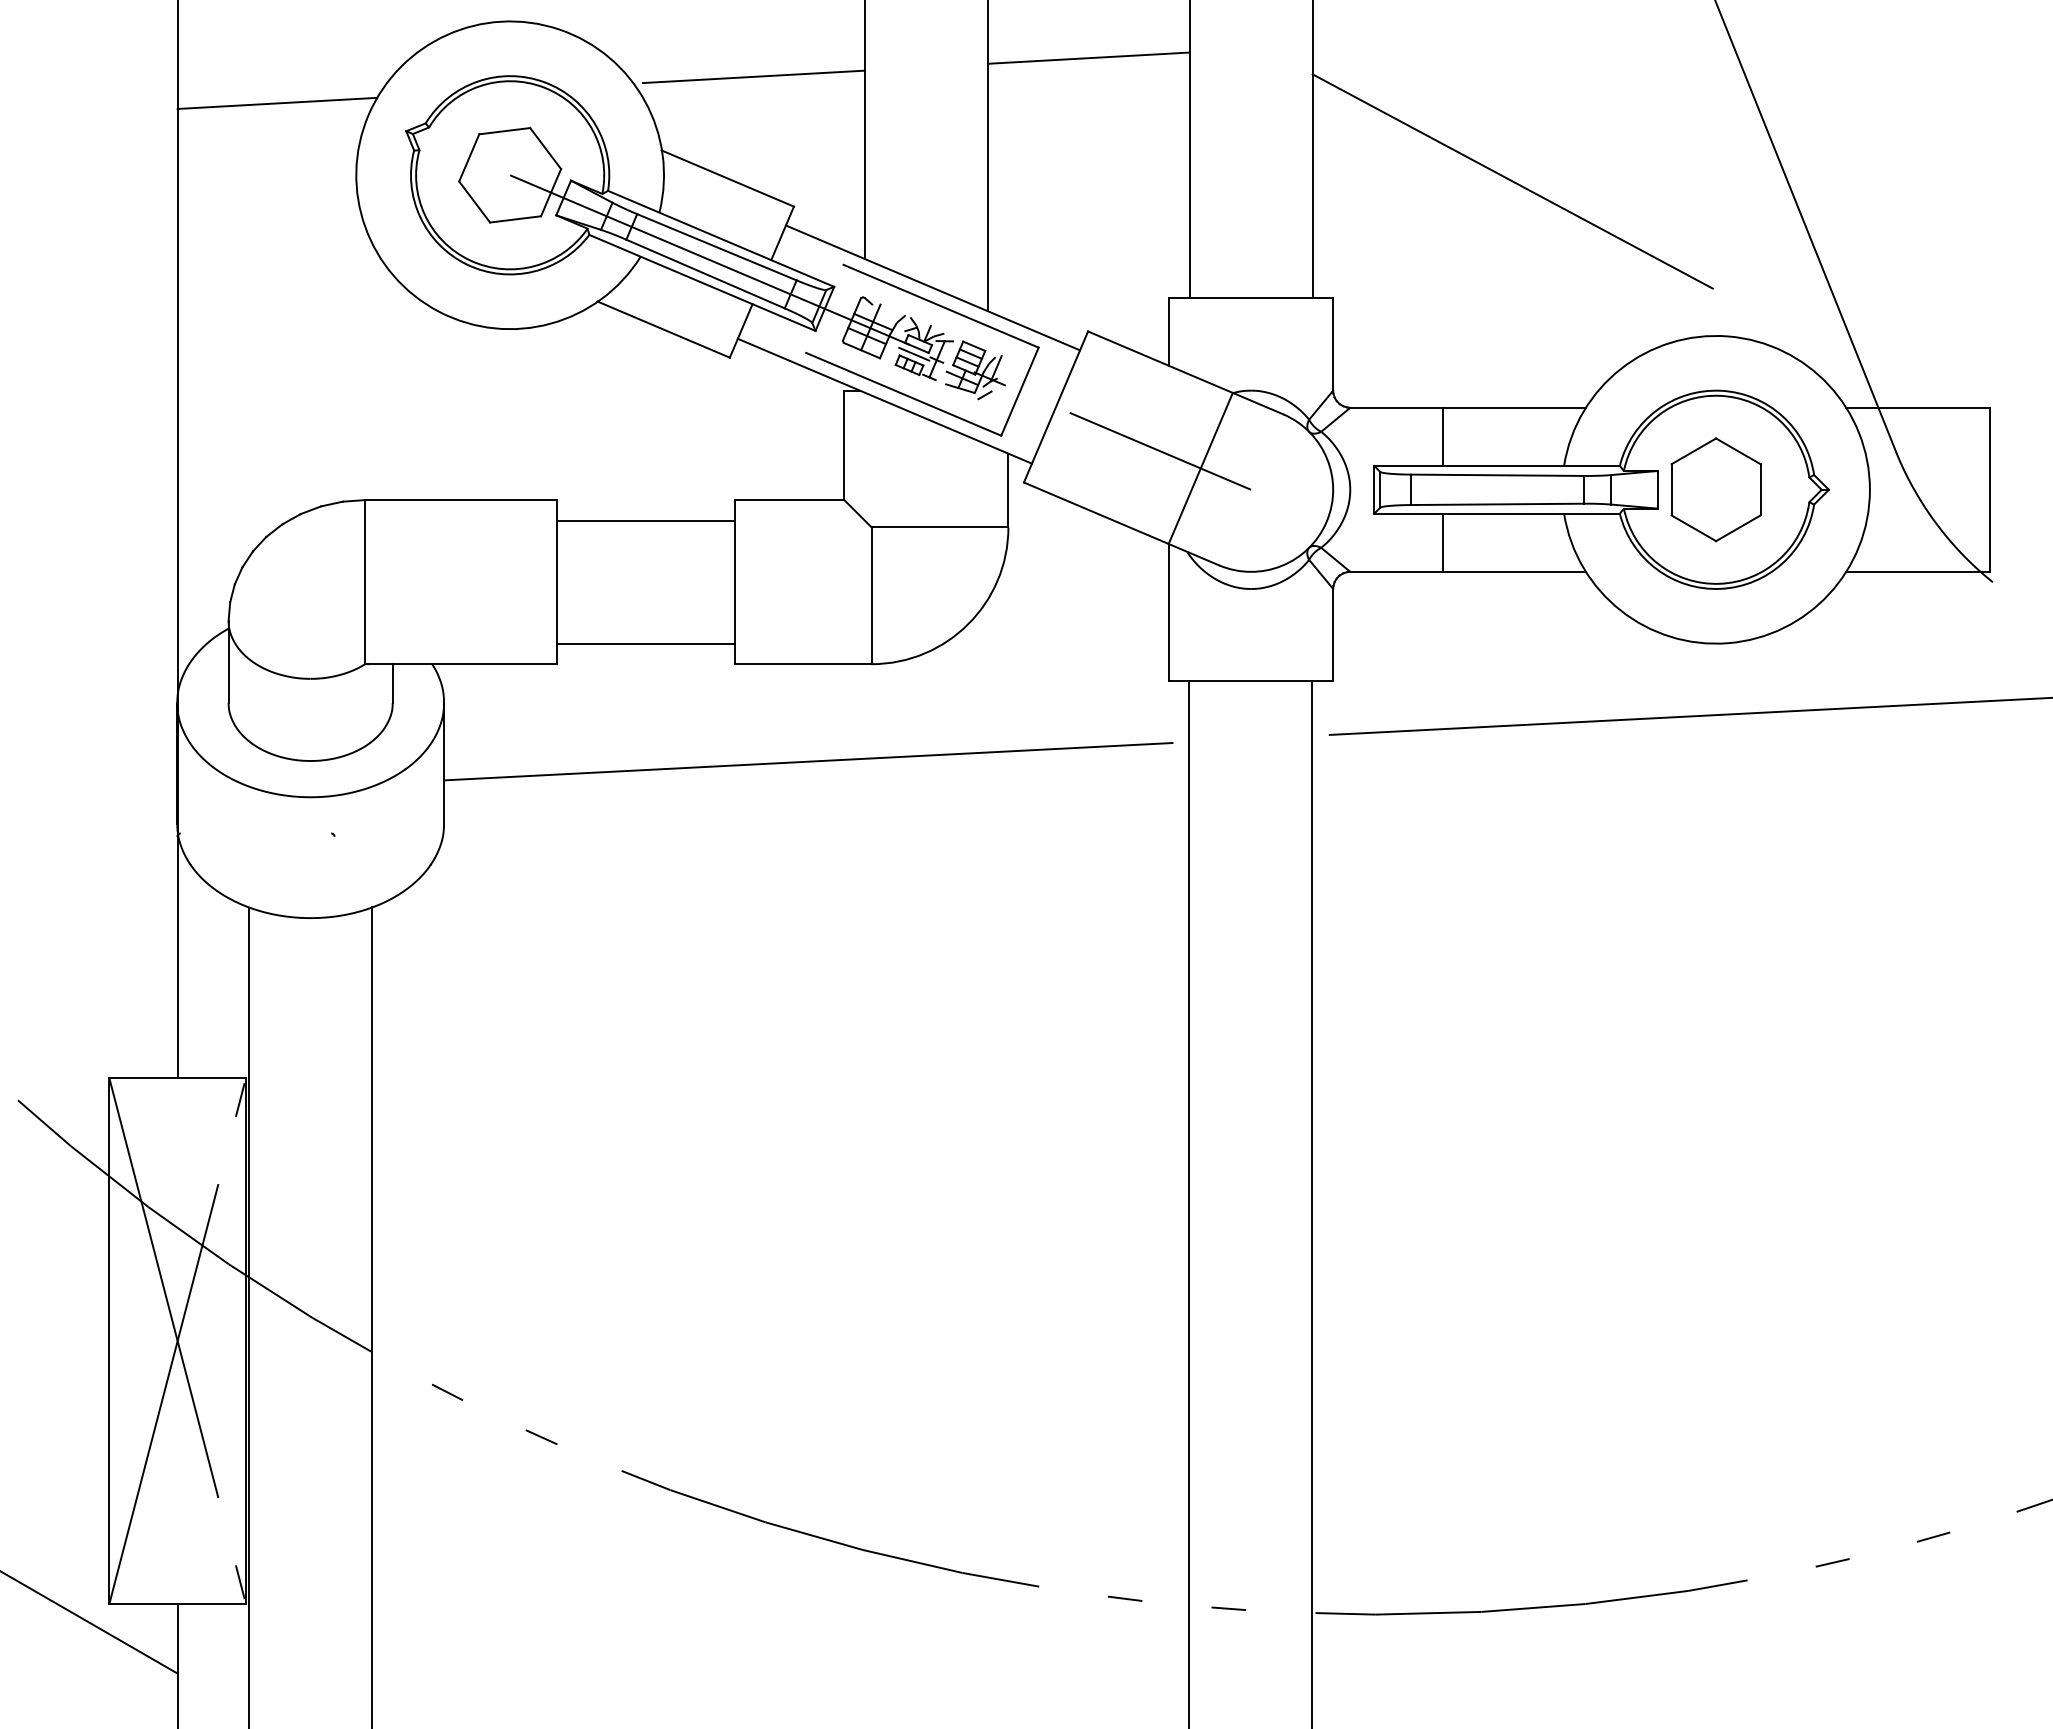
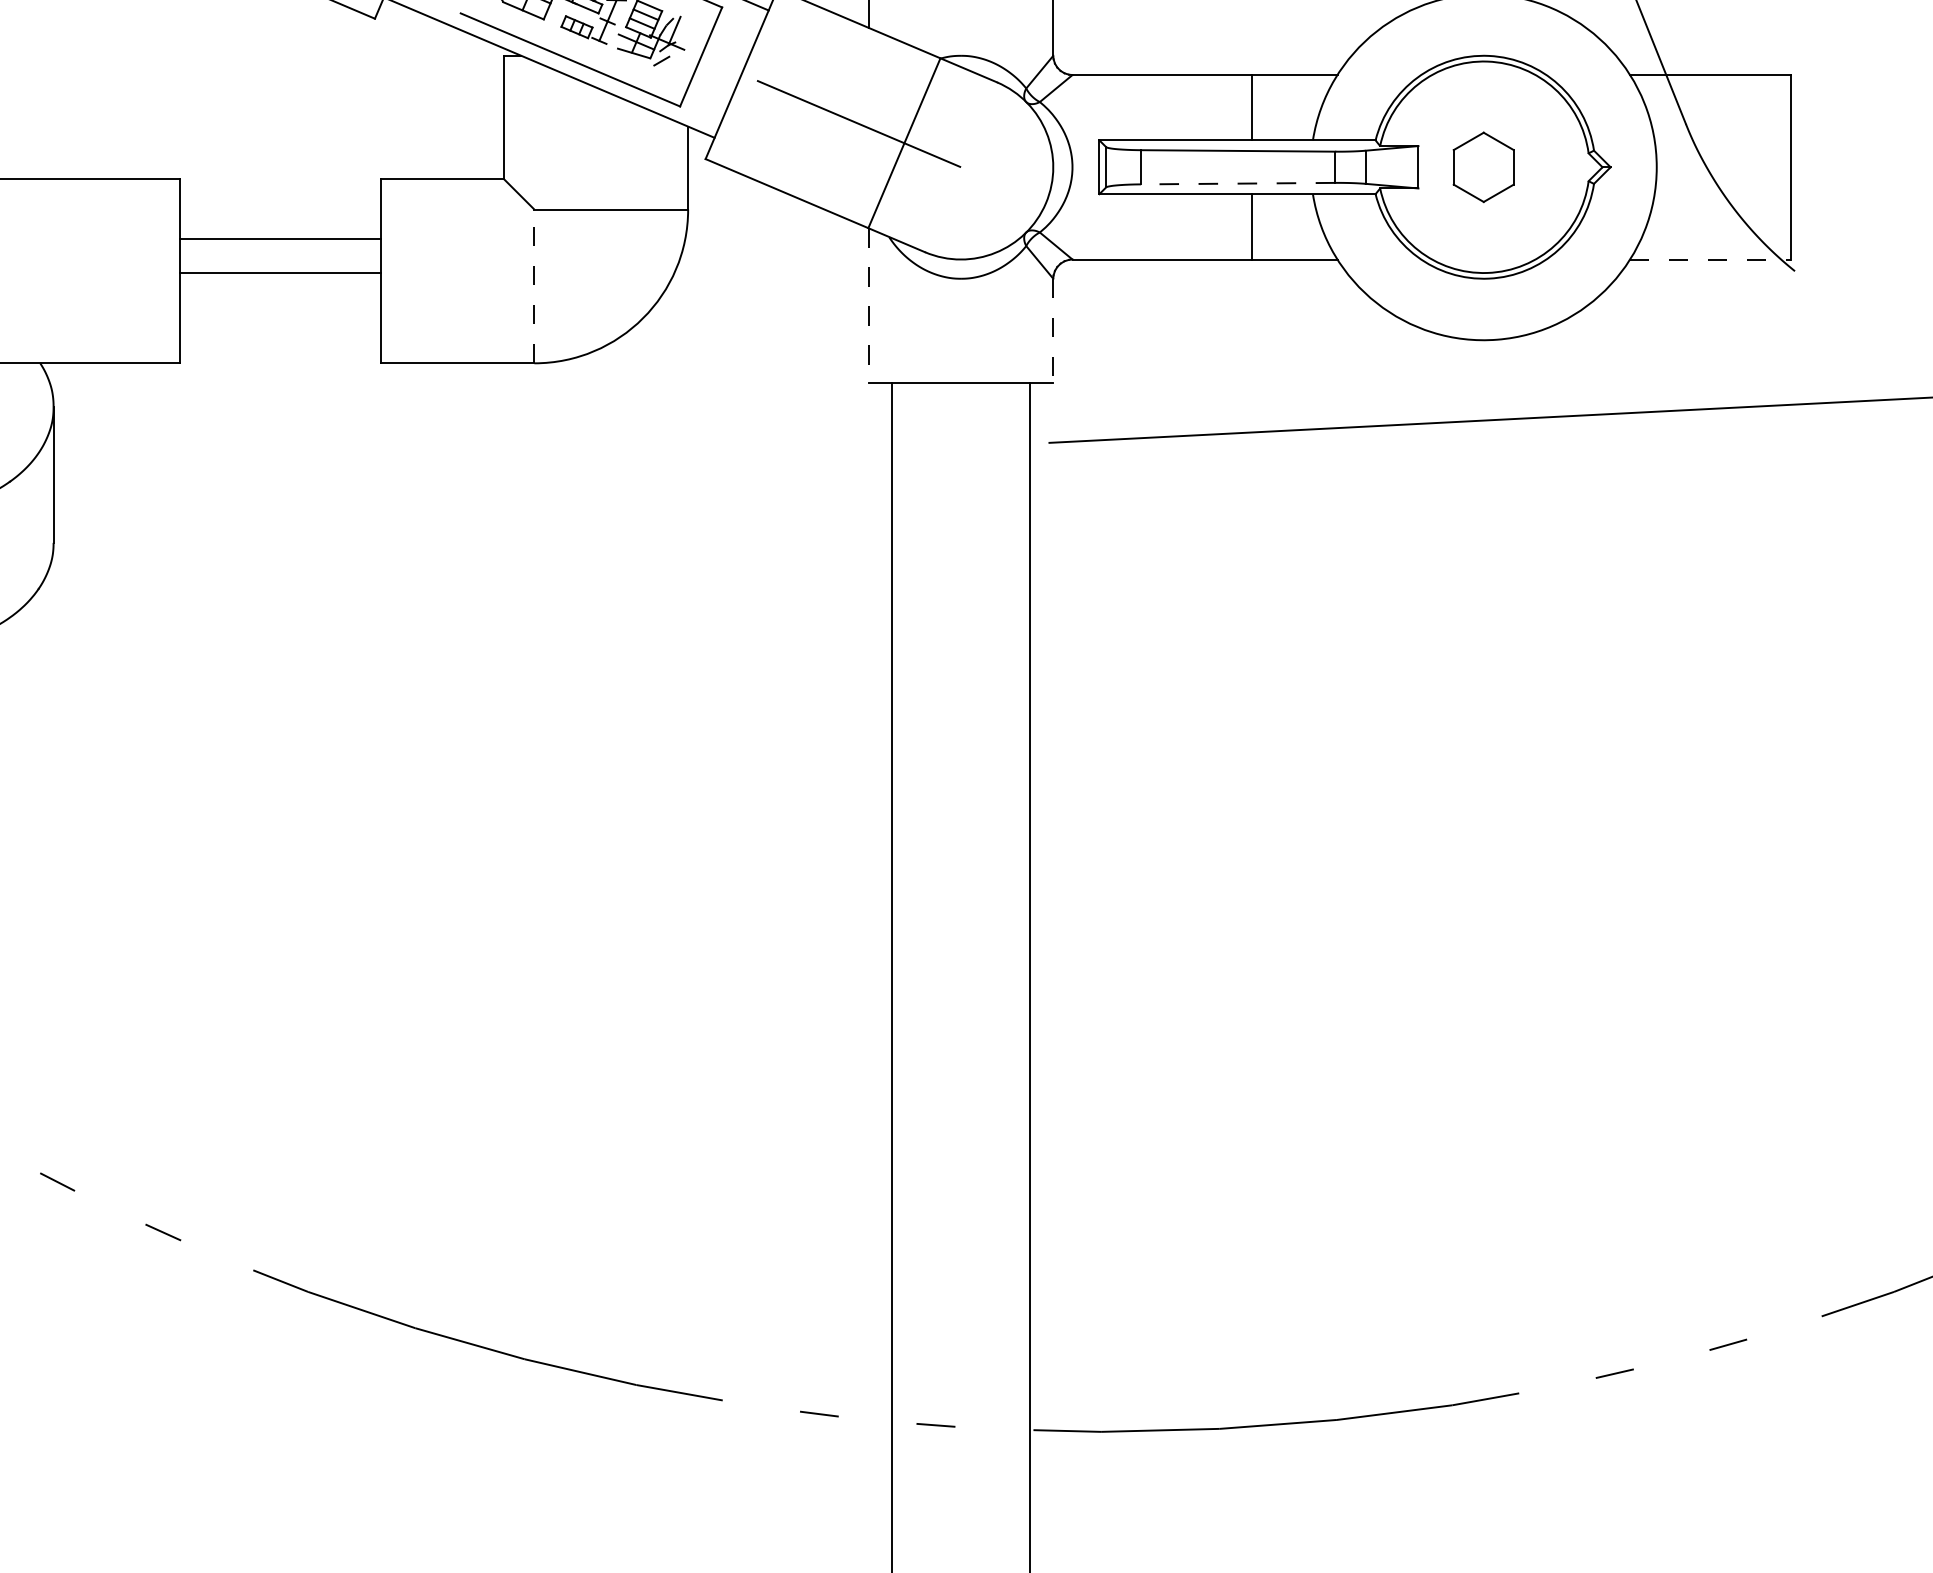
line: (914, 353) -> (582, 14), removed
line: (1442, 436) -> (1251, 107), moved
part: (1715, 489) -> (1483, 166), size x0.6
line: (1497, 504) -> (1238, 183), solid -> dashed
line: (645, 520) -> (280, 272), moved
line: (1442, 542) -> (1251, 226), moved
line: (1917, 571) -> (1710, 259), solid -> dashed
line: (871, 595) -> (534, 286), solid -> dashed
line: (1169, 612) -> (869, 305), solid -> dashed
line: (1333, 635) -> (1053, 331), solid -> dashed
line: (645, 643) -> (280, 238), moved
line: (808, 761) -> (463, 472), removed

